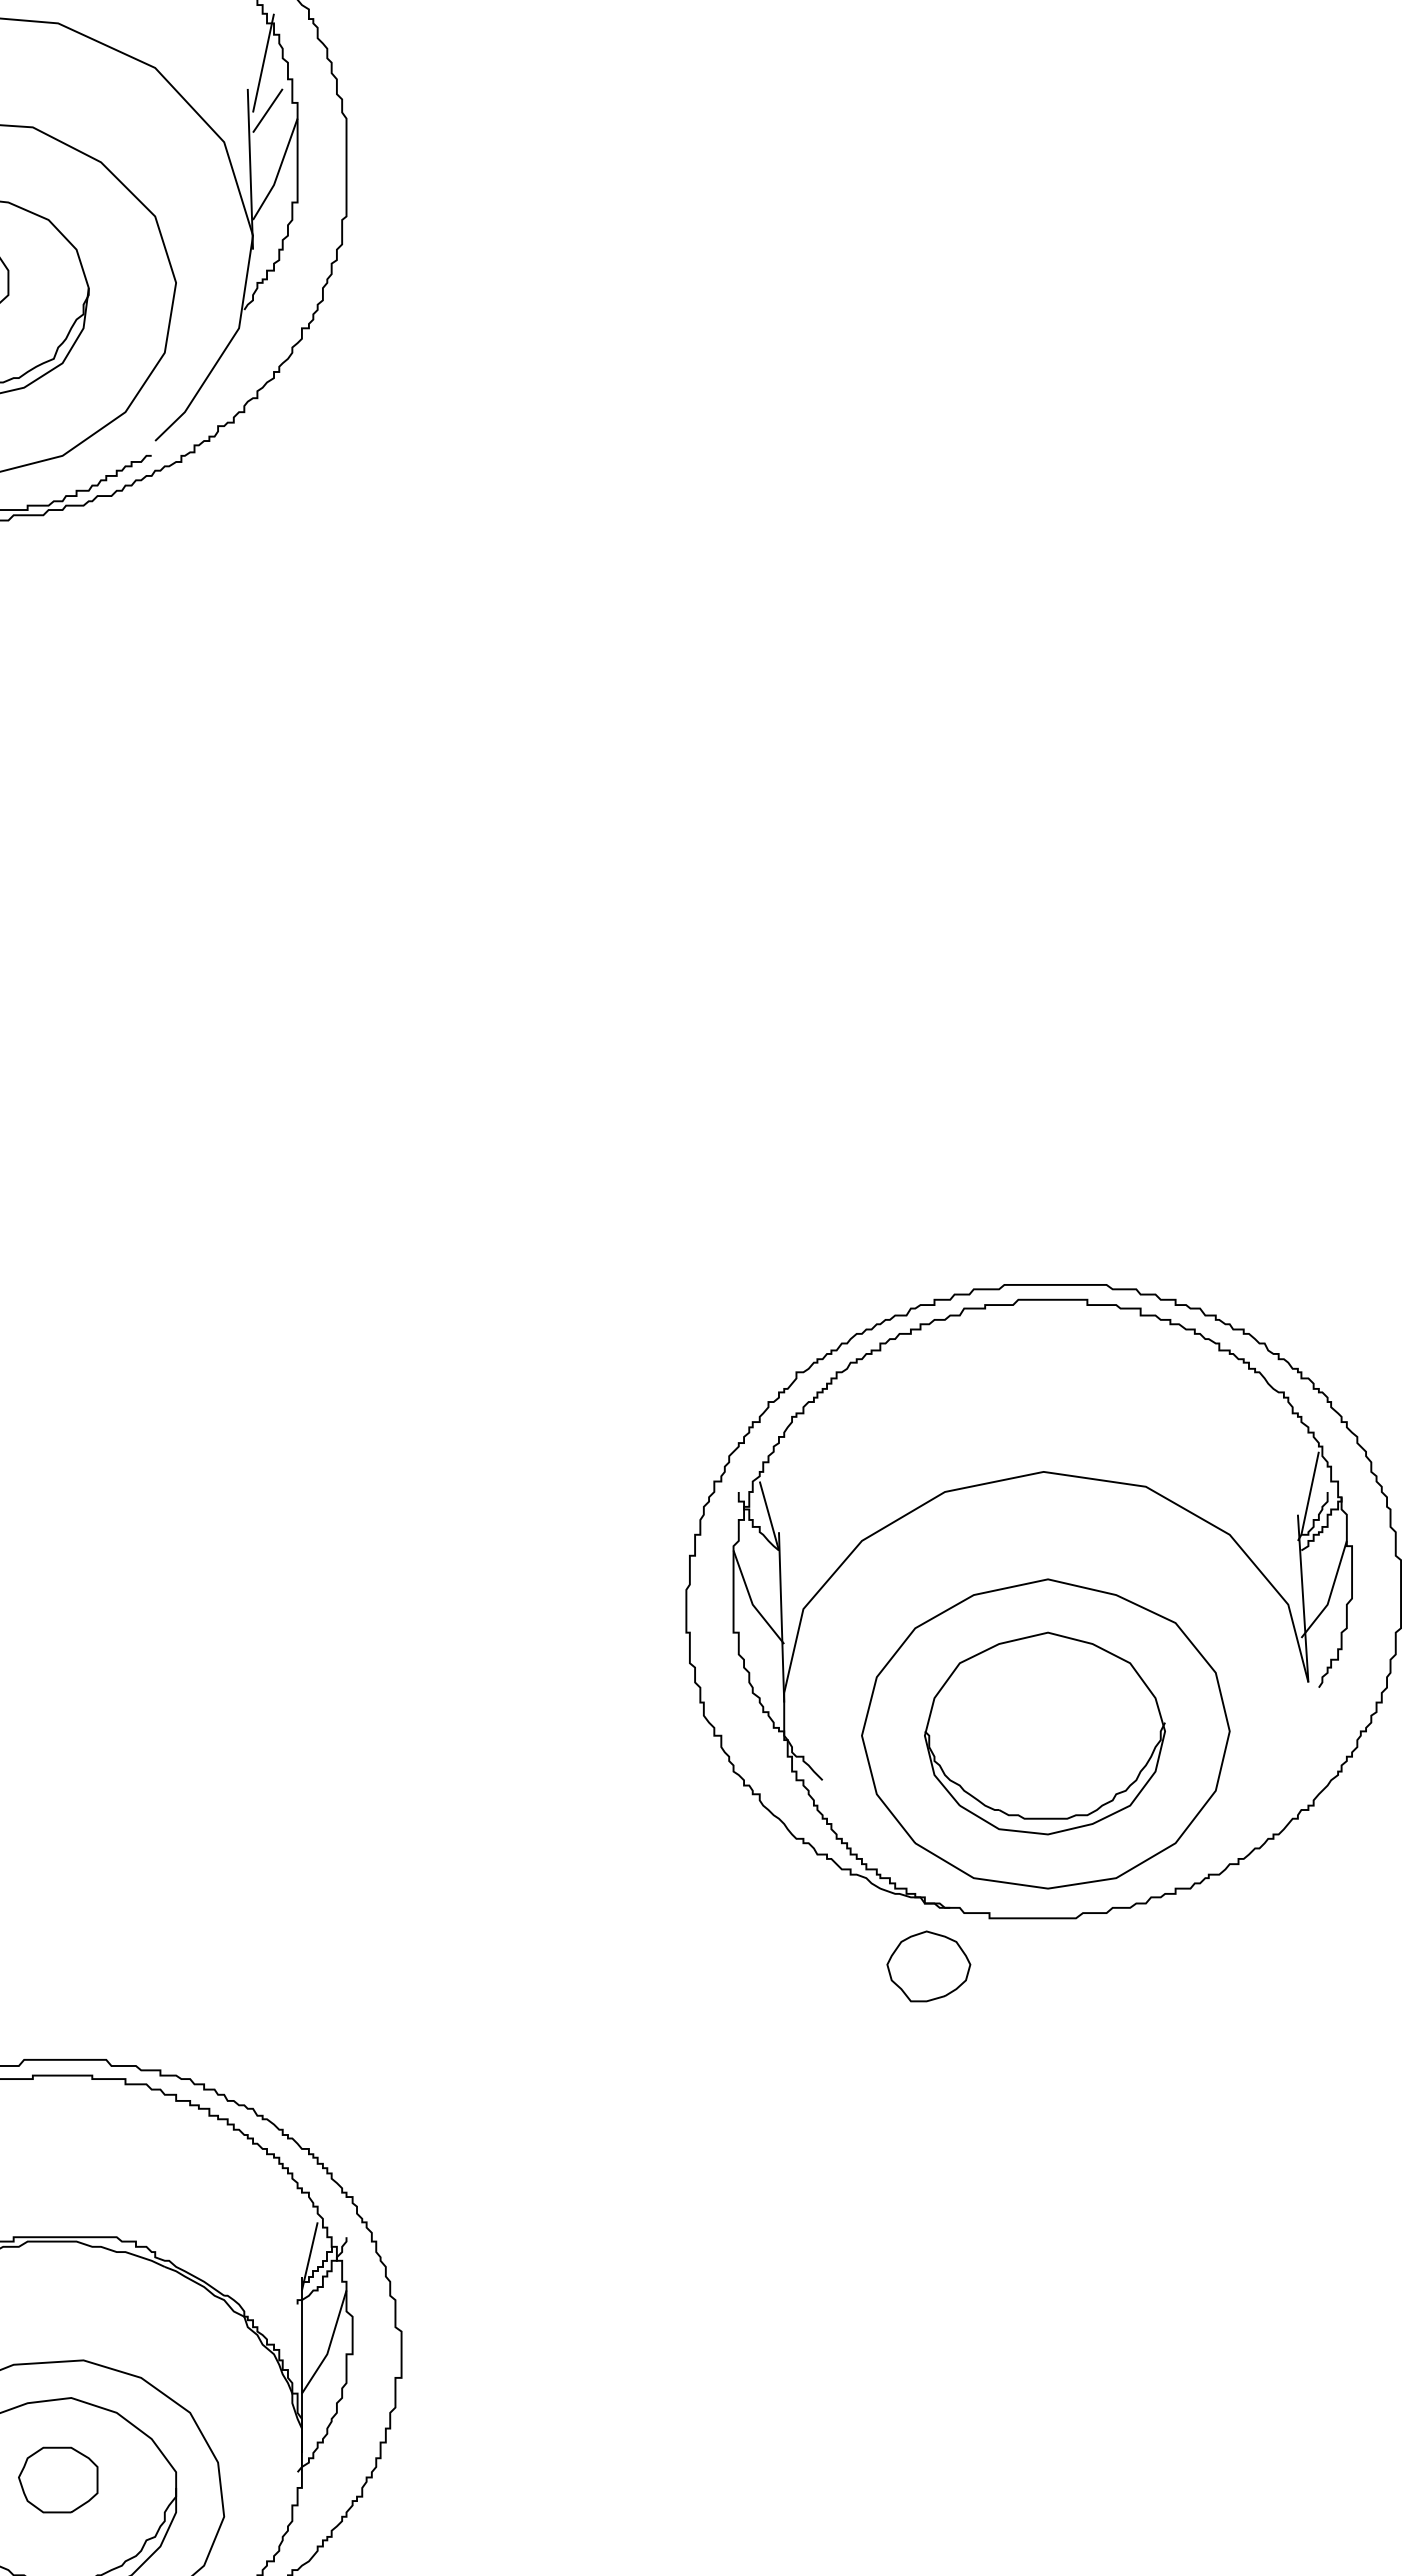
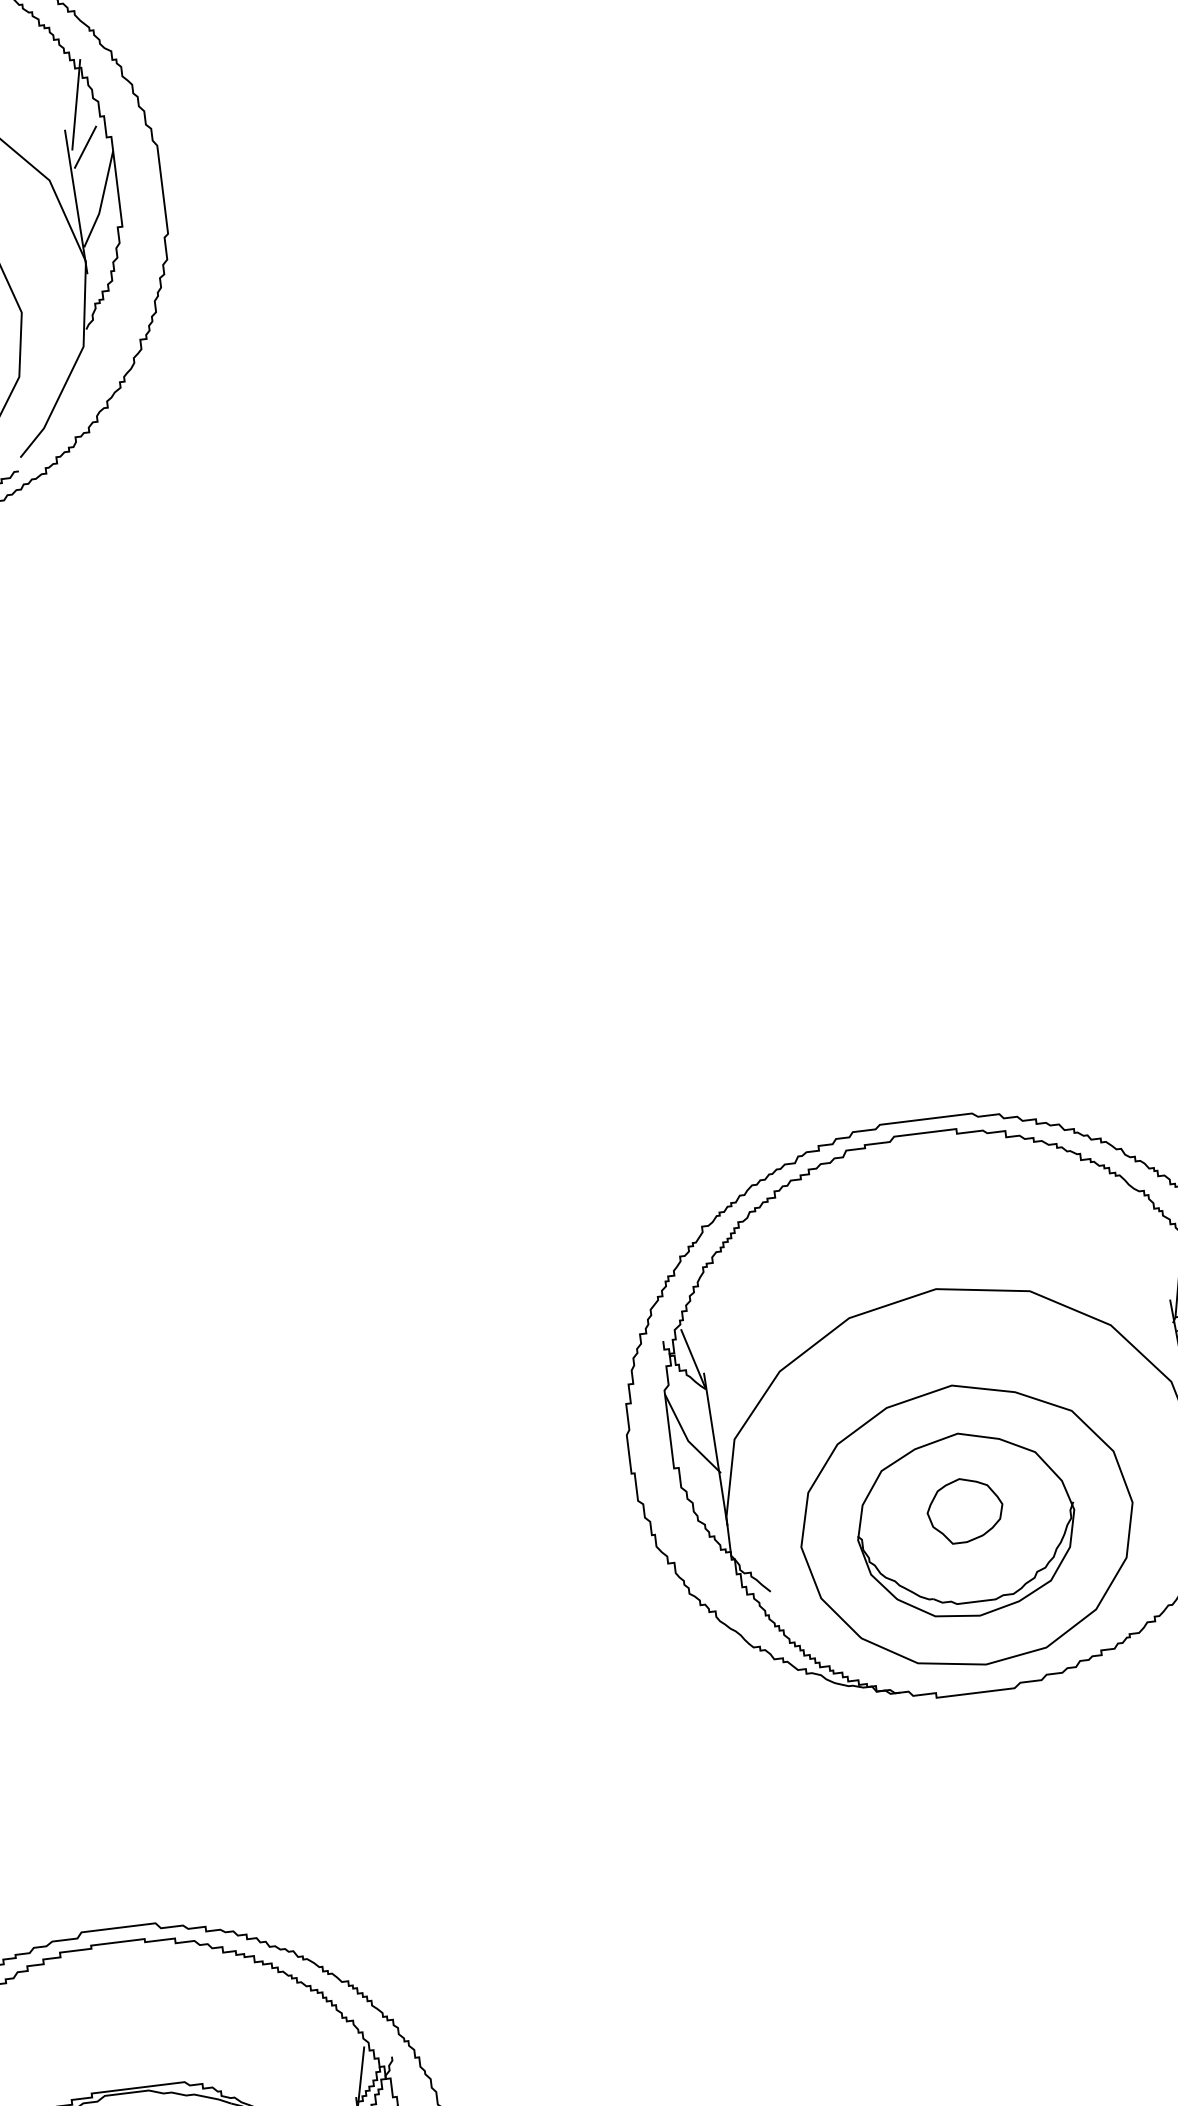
part: (928, 1966) -> (964, 1510), moved

